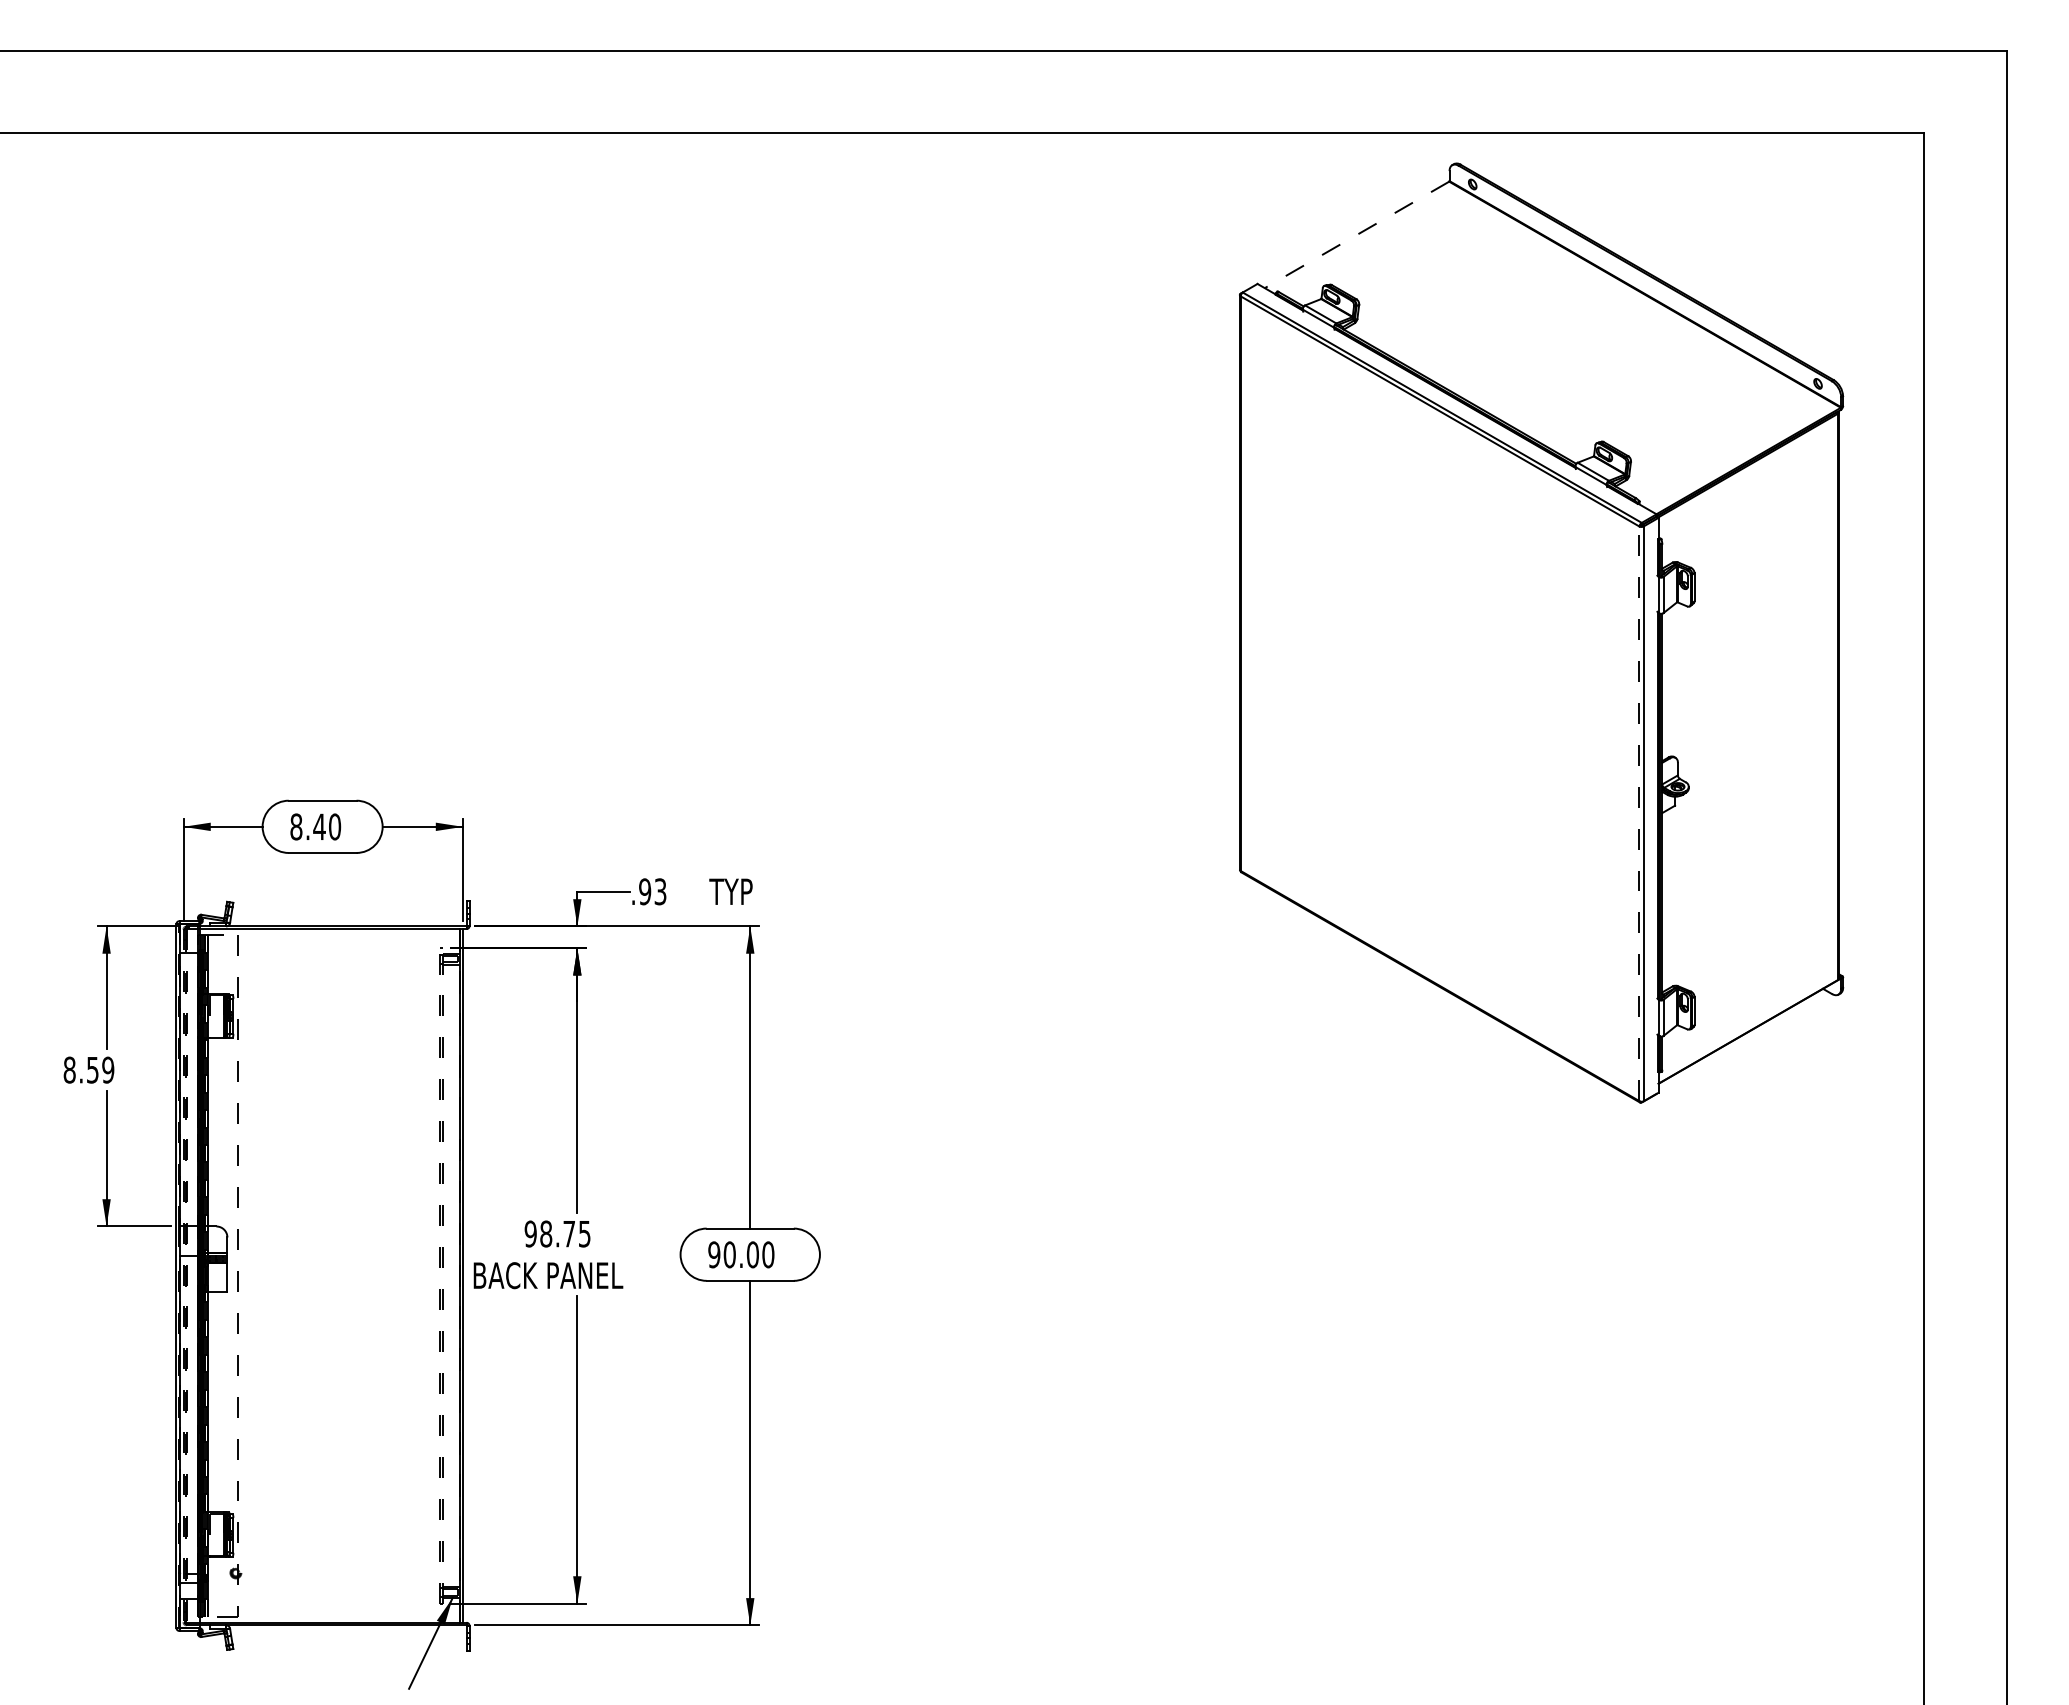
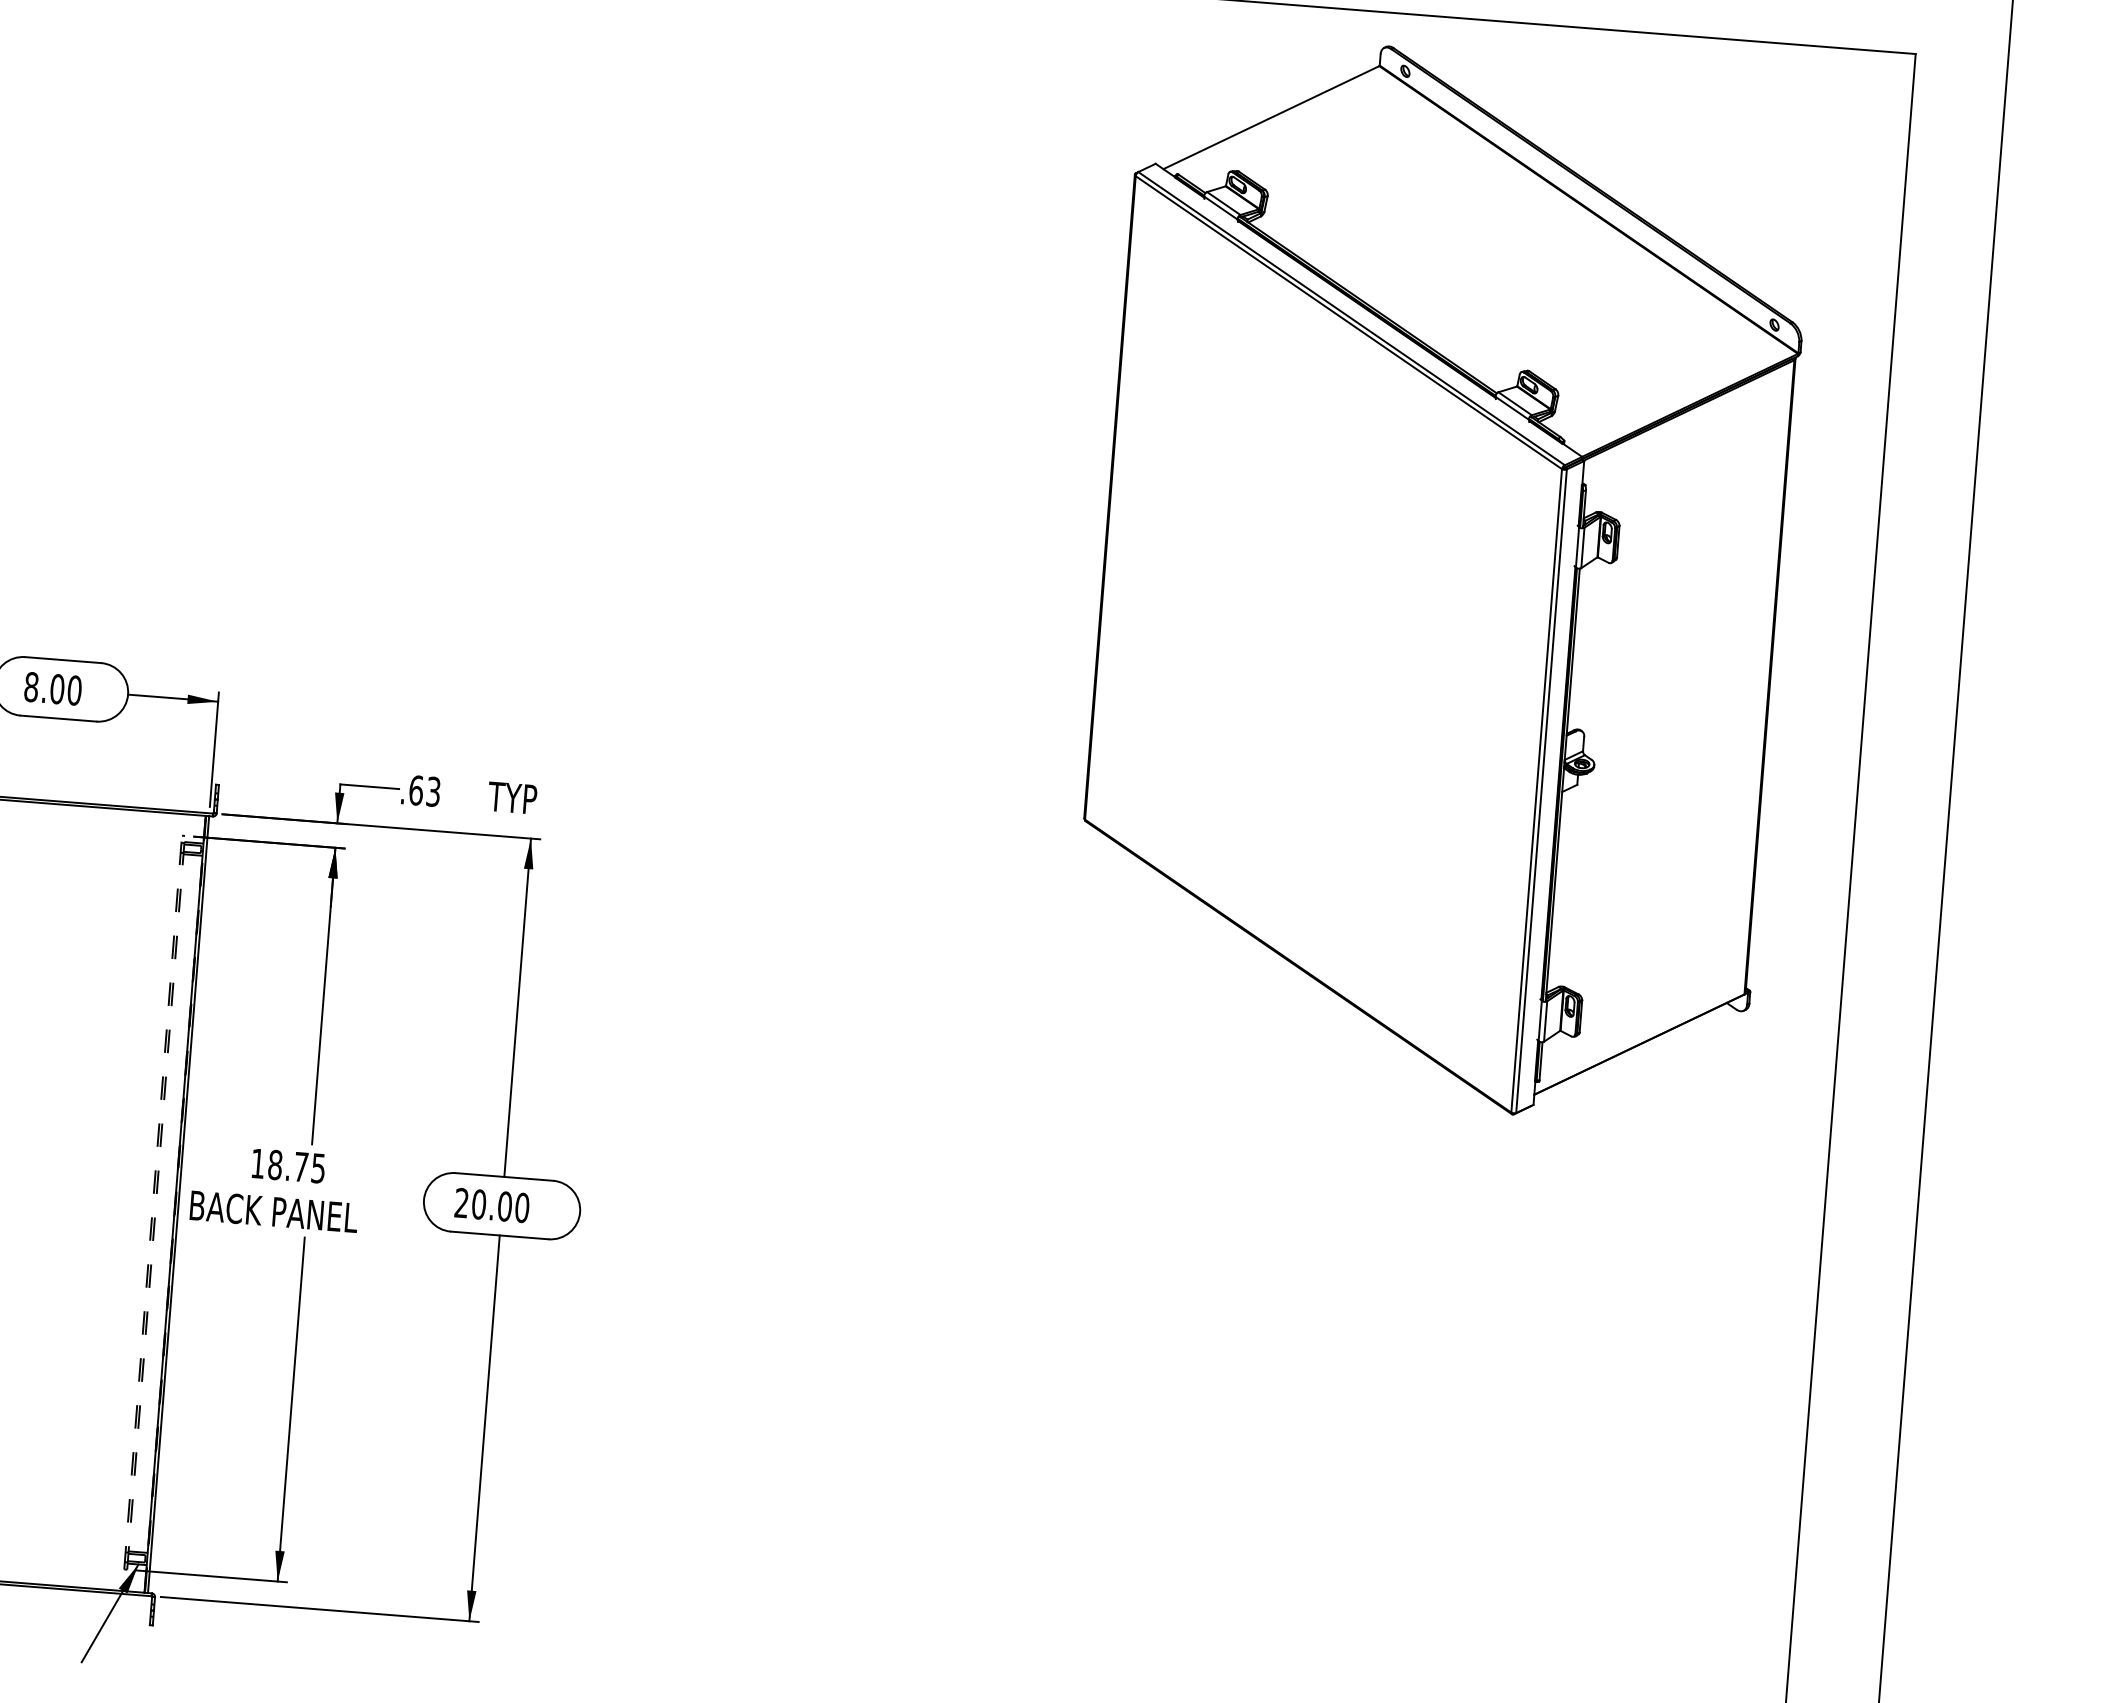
line: (1356, 235) -> (1270, 118), dashed -> solid
line: (1639, 813) -> (1536, 790), dashed -> solid
text: (319, 826) -> (57, 688), 8.40 -> 8.00
text: (645, 891) -> (416, 790), .93 -> .63
text: (530, 1233) -> (257, 1163), 98.75 -> 18.75
text: (714, 1254) -> (462, 1202), 90.00 -> 20.00

